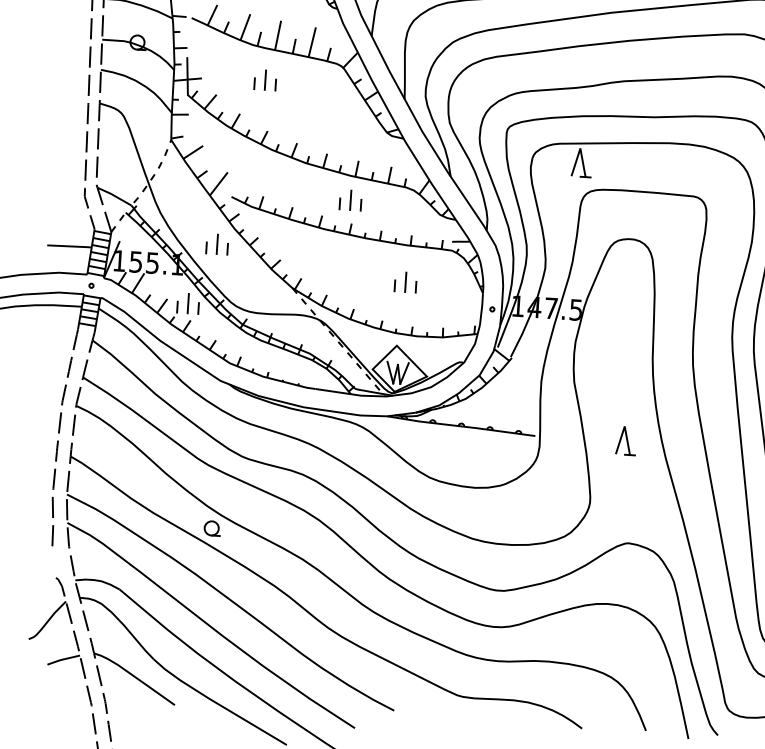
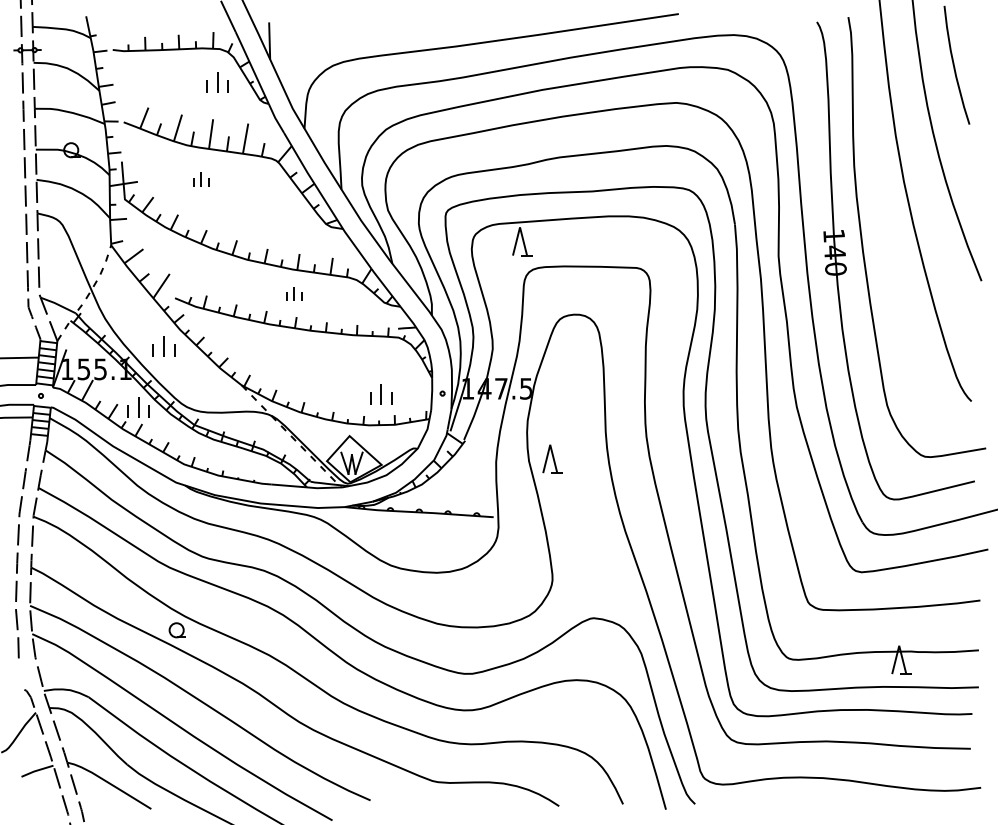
part: (265, 80) -> (201, 179), size x0.7
part: (351, 199) -> (294, 293), size x0.7
part: (405, 282) -> (381, 394), moved
part: (626, 440) -> (552, 458), moved

